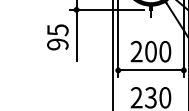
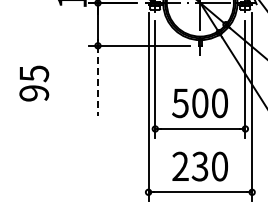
line: (76, 35) -> (97, 80), solid -> dashed
text: (58, 37) -> (34, 83), moved
text: (136, 51) -> (180, 103), 200 -> 500

